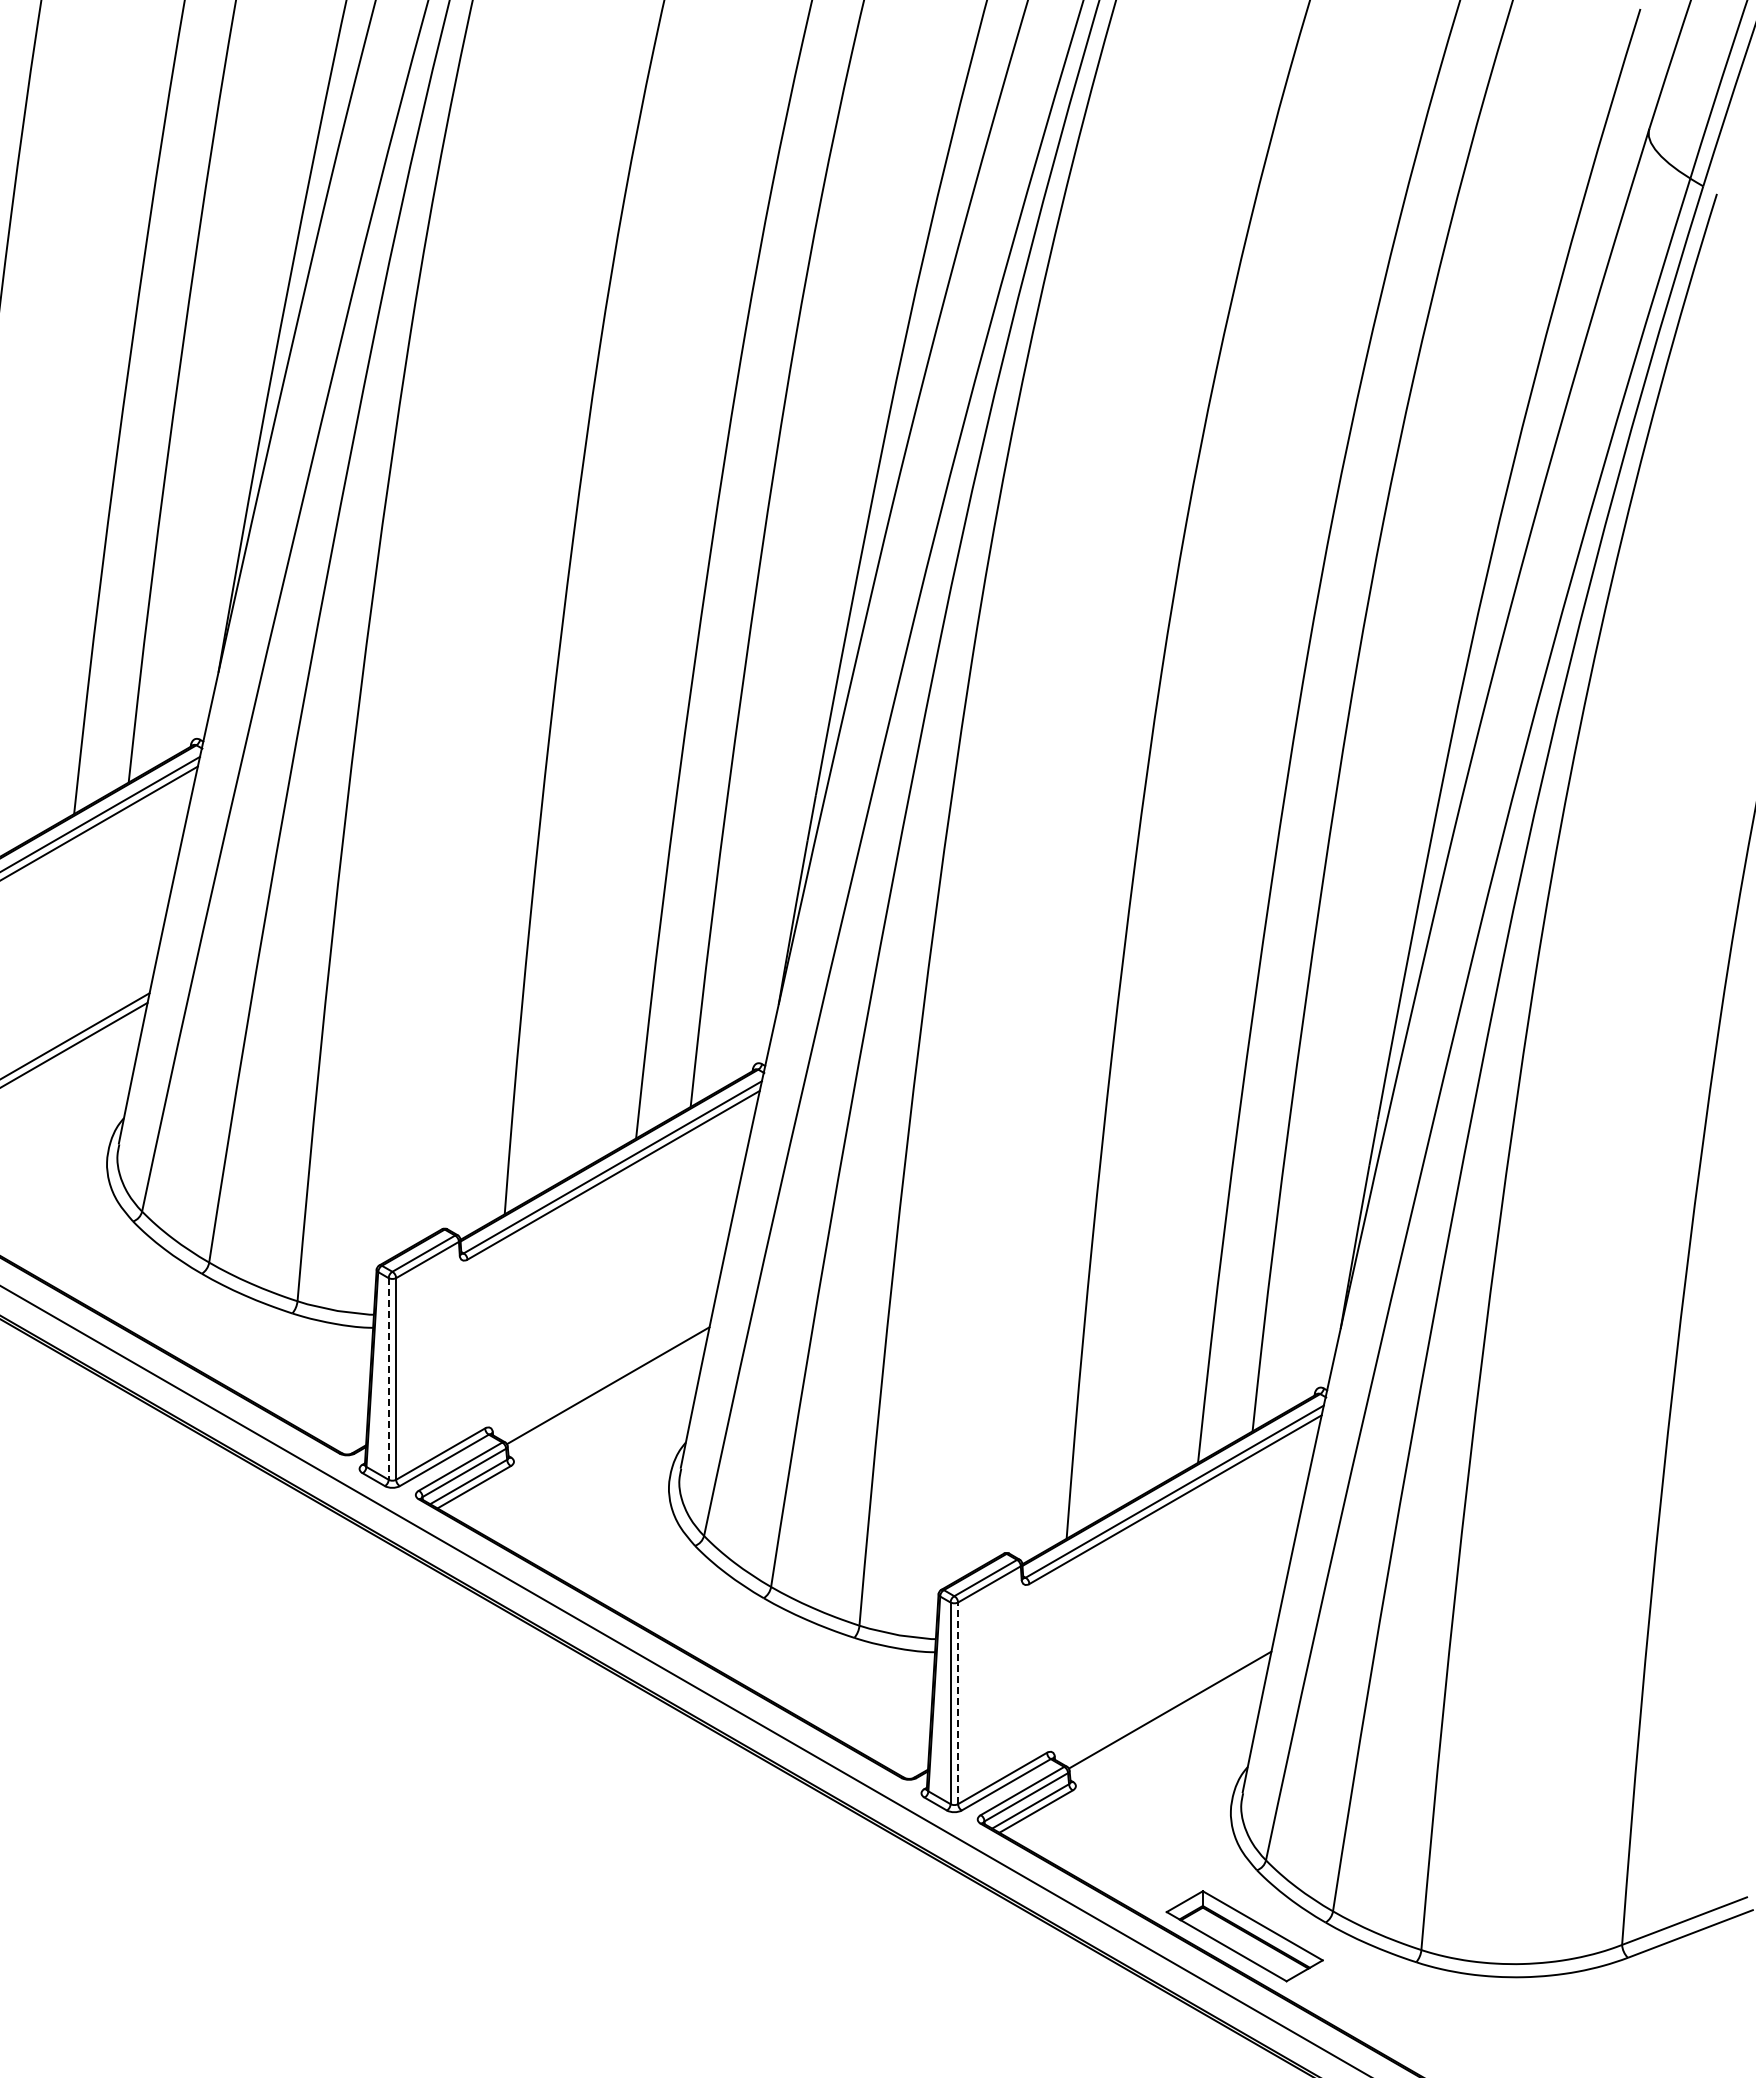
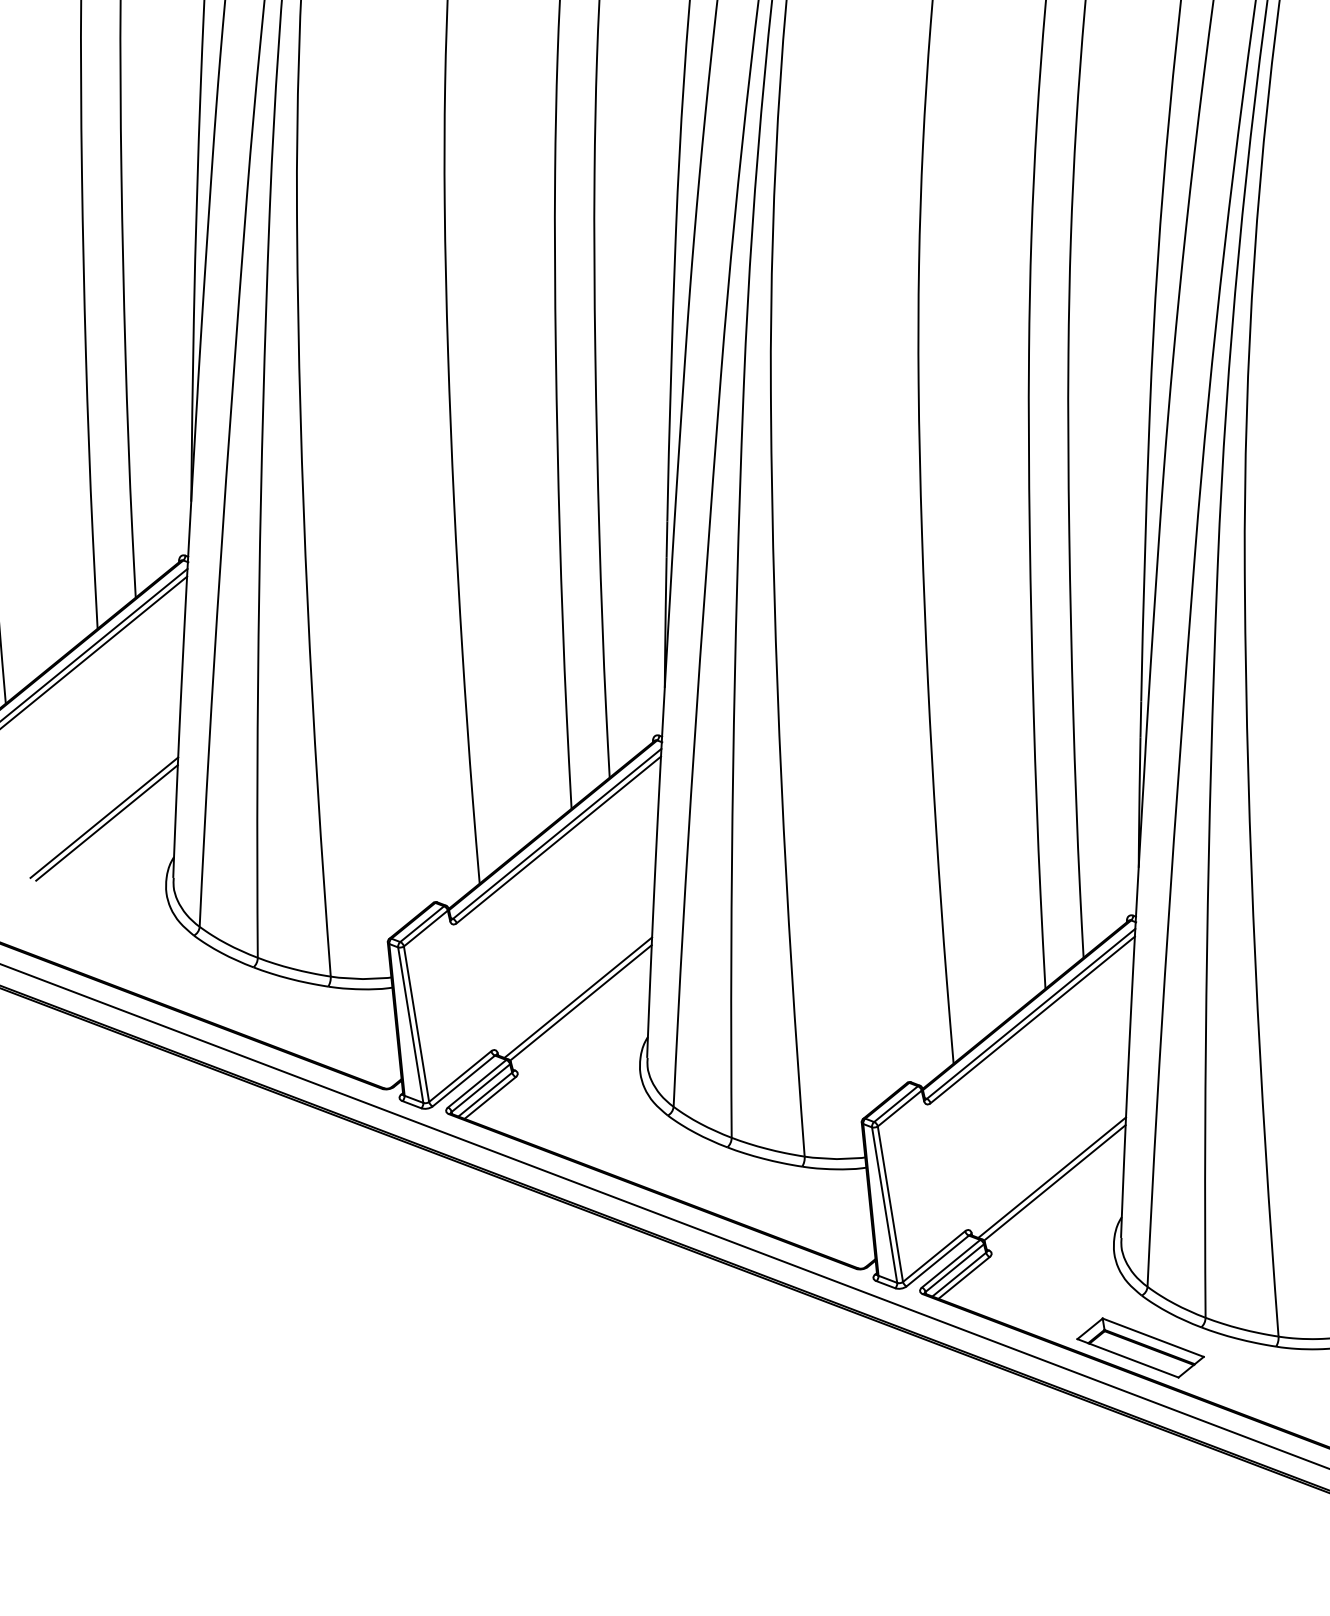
line: (388, 1378) -> (410, 1024), dashed -> solid
line: (605, 1378) -> (577, 997), added
line: (1167, 1702) -> (1051, 1177), added
line: (958, 1703) -> (890, 1204), dashed -> solid

